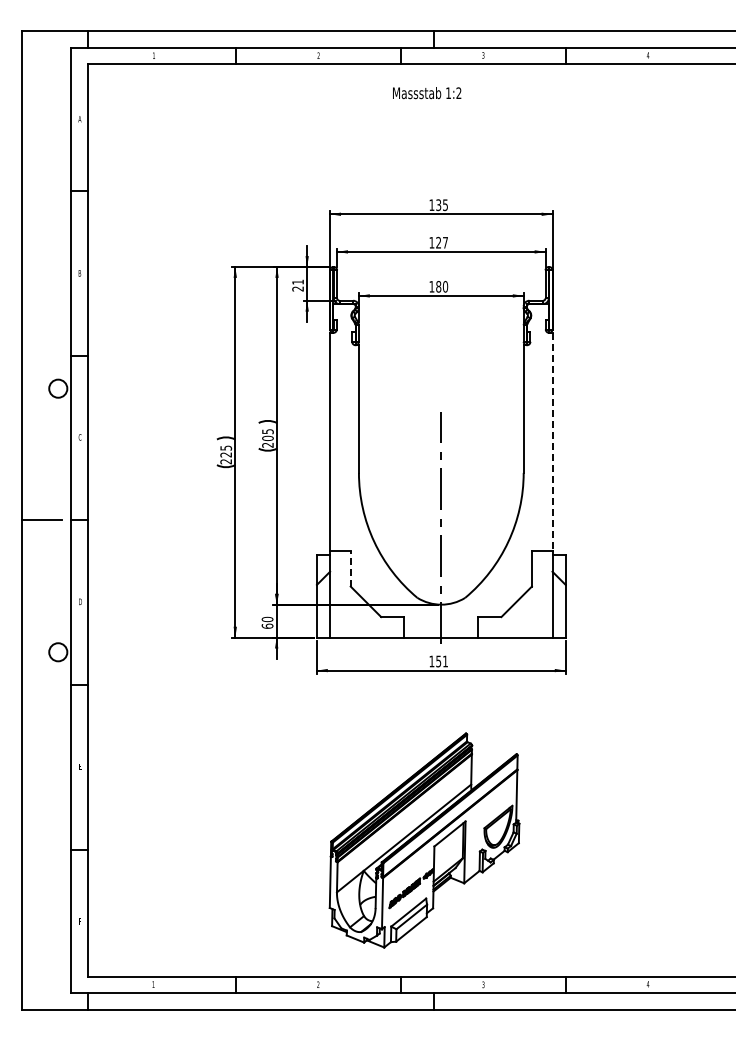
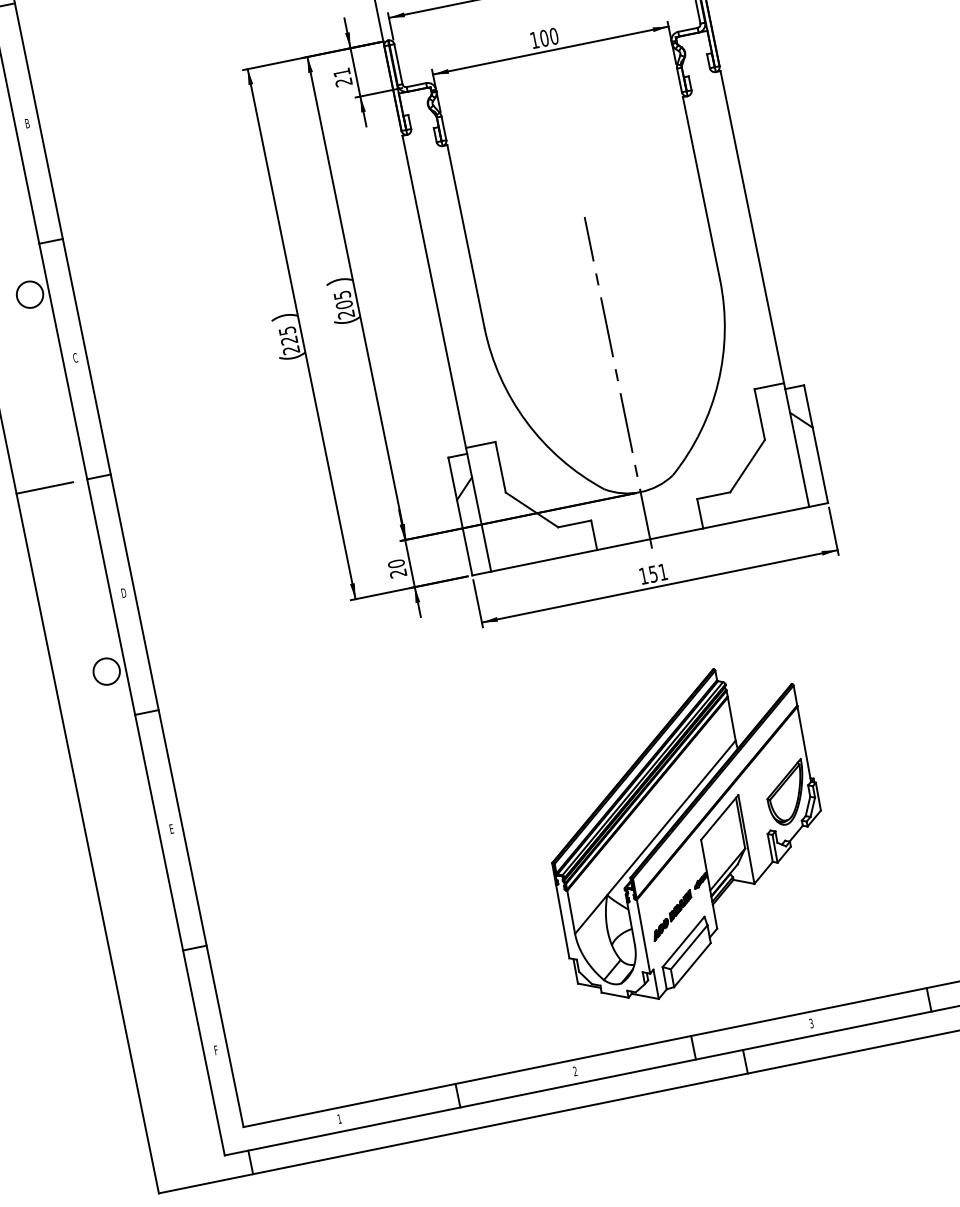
text: (438, 286) -> (544, 37), 180 -> 100
line: (552, 442) -> (752, 227), dashed -> solid
line: (350, 568) -> (500, 466), dashed -> solid
text: (267, 625) -> (398, 572), 60 -> 20

